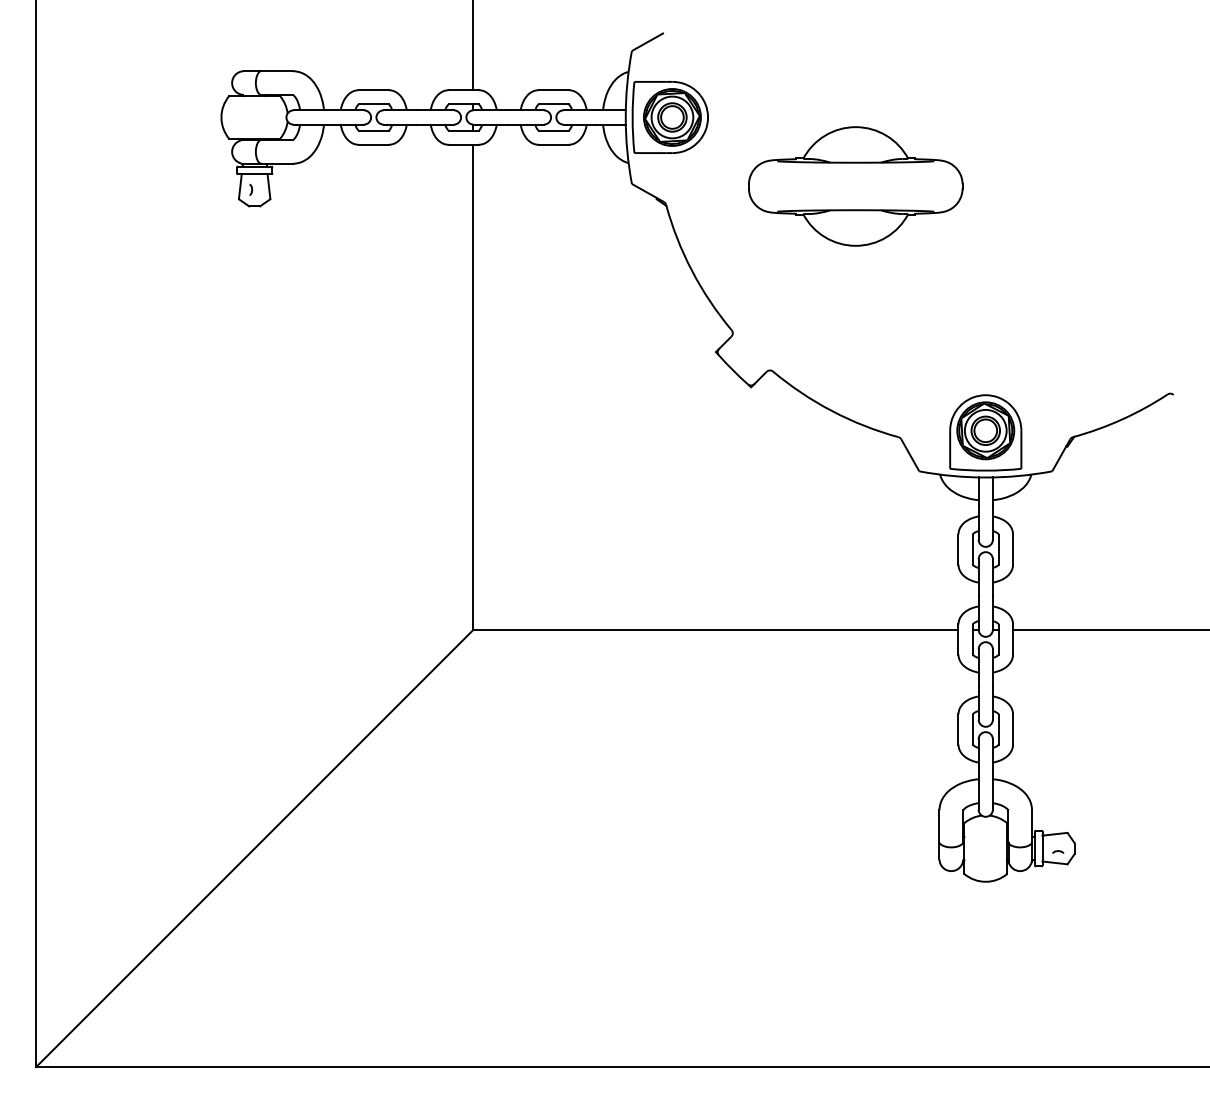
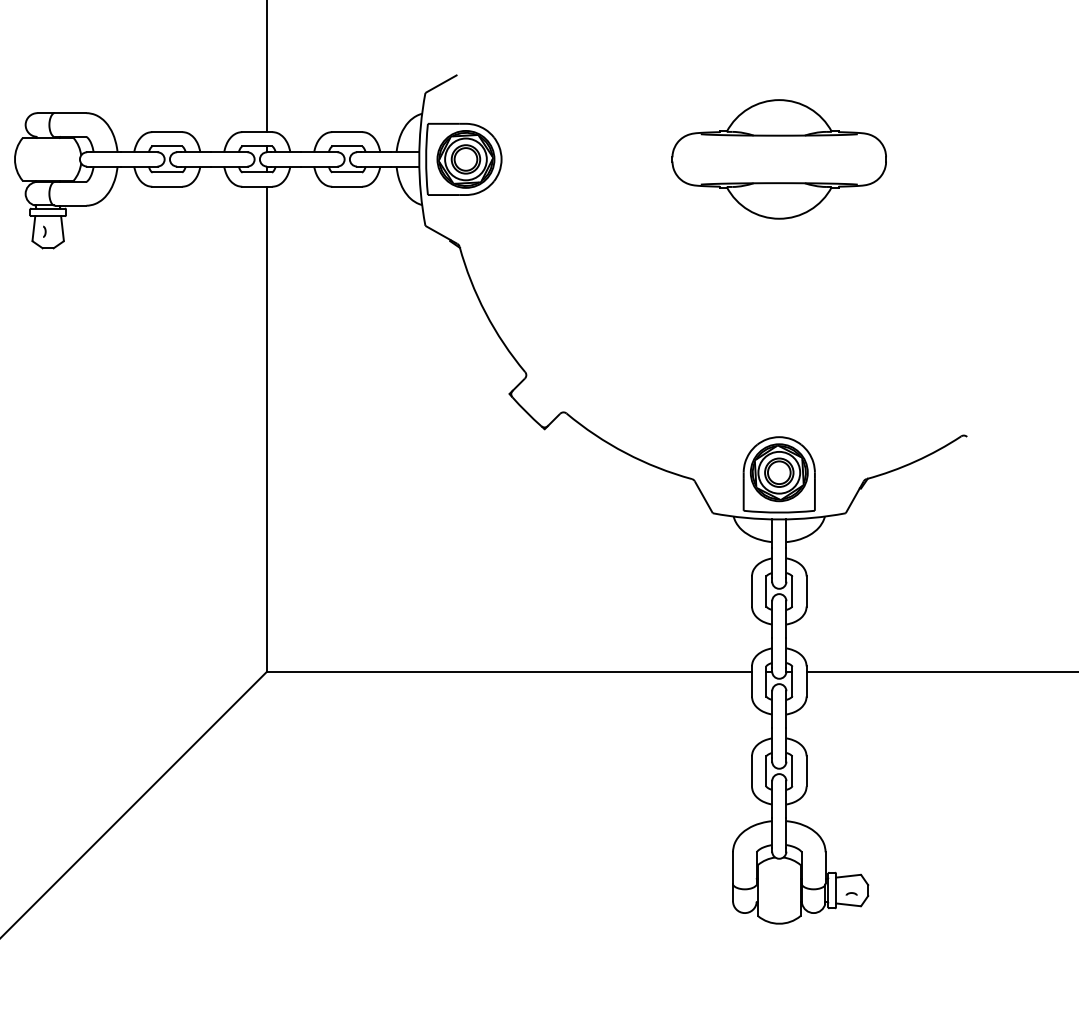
part: (855, 186) -> (779, 159), moved

